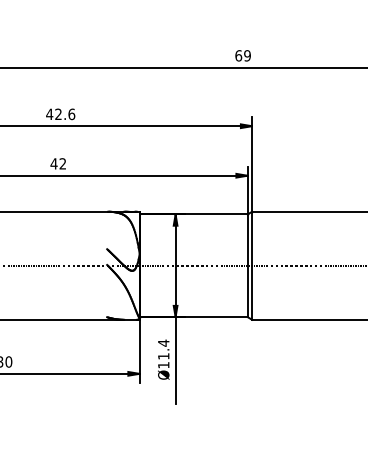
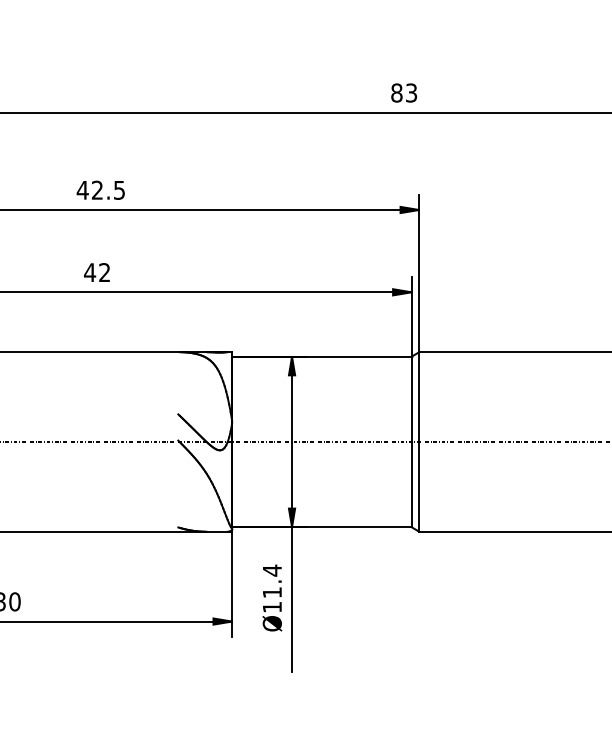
text: (242, 55) -> (403, 92), 69 -> 83
text: (71, 114) -> (119, 190), 42.6 -> 42.5

